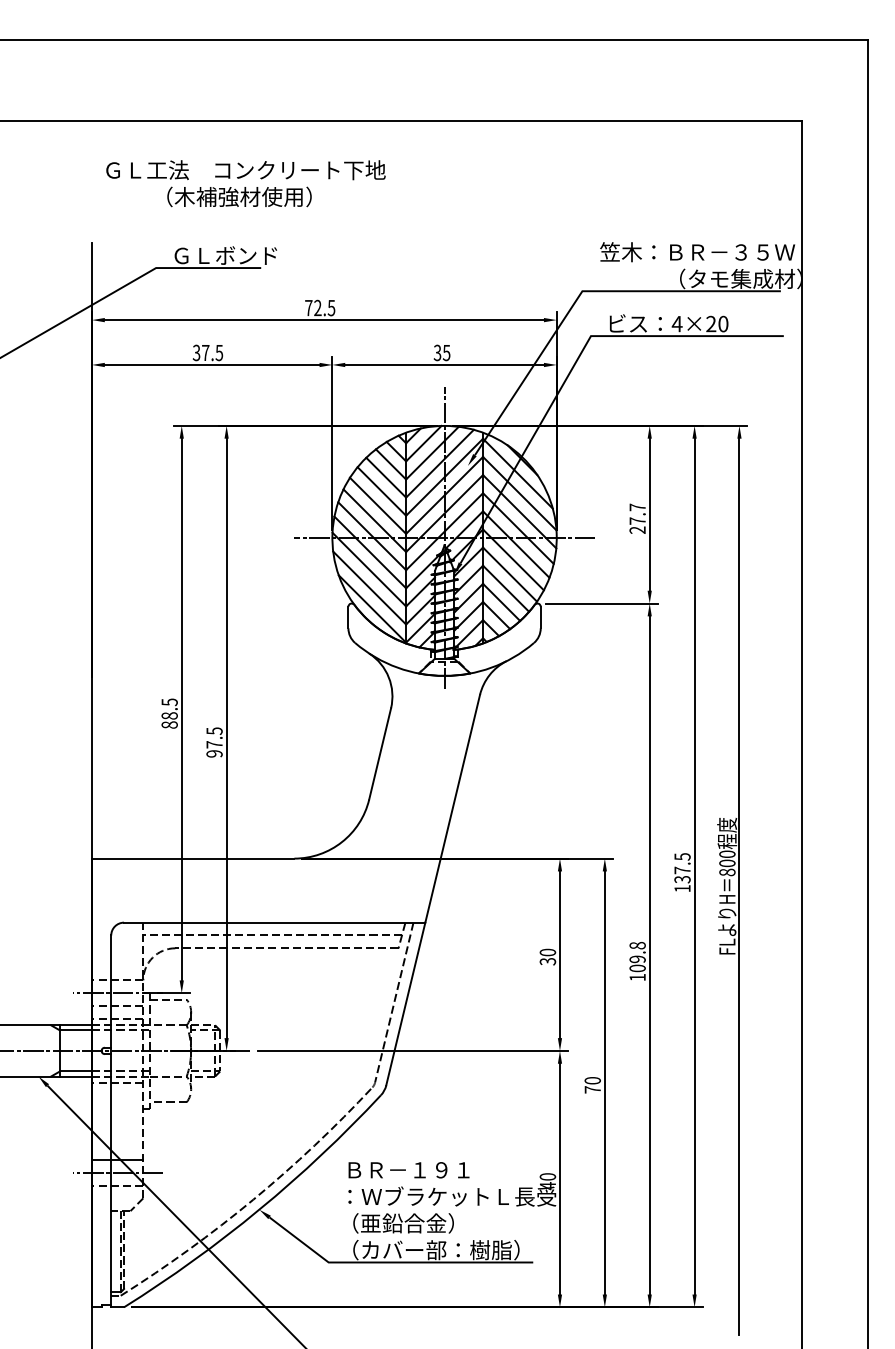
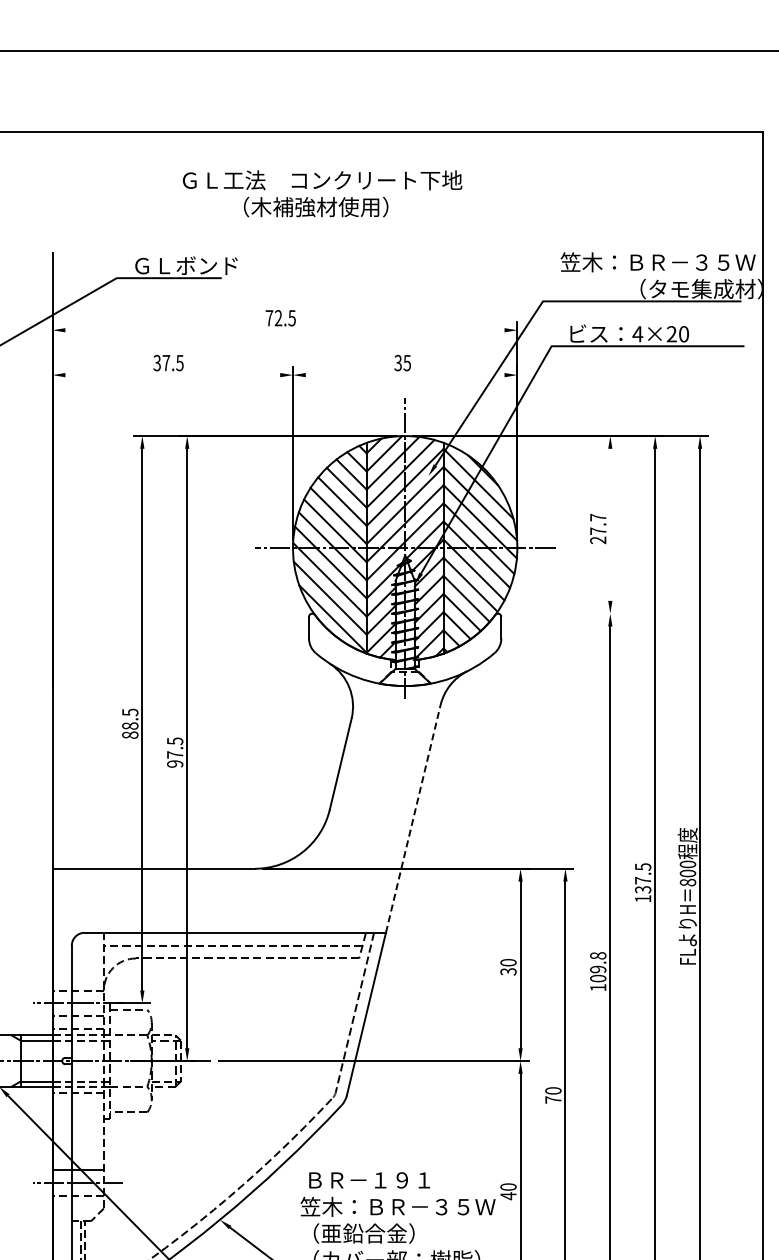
text: (245, 183) -> (322, 193), moved
line: (323, 320) -> (284, 330), removed
line: (211, 364) -> (172, 374), removed
line: (444, 364) -> (405, 374), removed
line: (649, 514) -> (610, 524), removed
line: (601, 603) -> (562, 613), removed
line: (452, 808) -> (413, 818), solid -> dashed
text: (448, 1196) -> (409, 1206), ：ＷブラケットＬ長受 -> 笠木：ＢＲ－３５Ｗ

